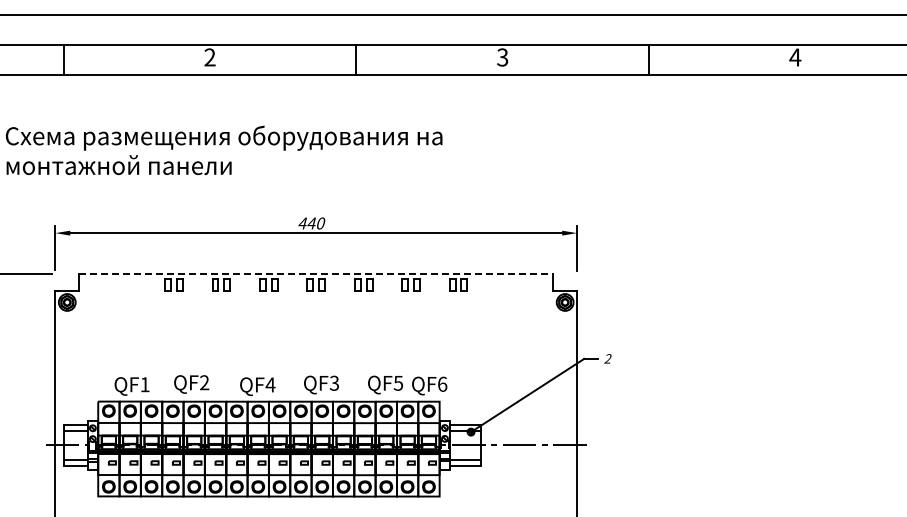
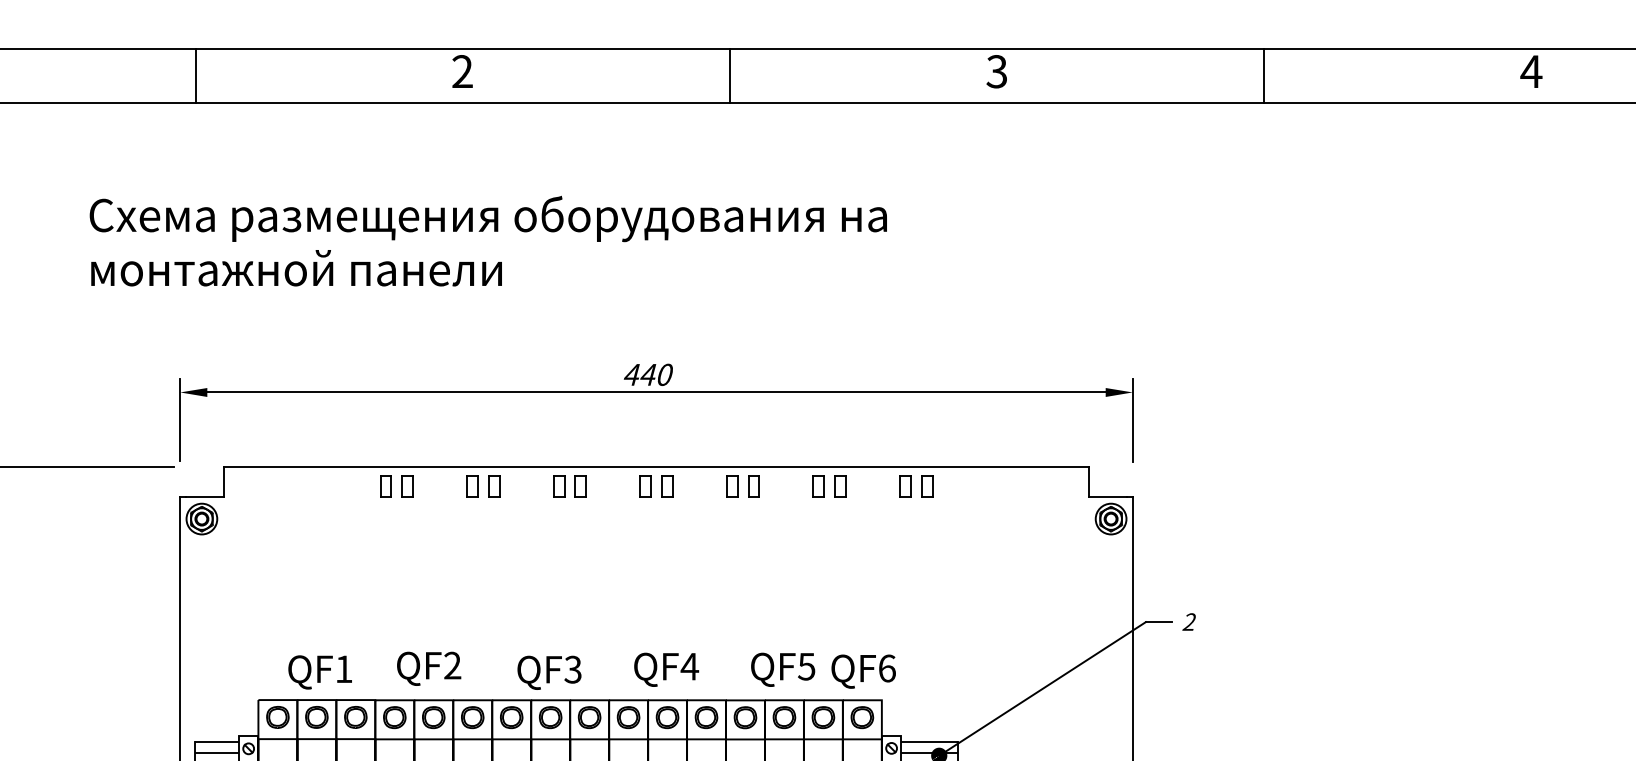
line: (316, 274) -> (657, 467), dashed -> solid
text: (334, 382) -> (689, 665), QF3 -> QF4
text: (270, 384) -> (573, 668), QF4 -> QF3

